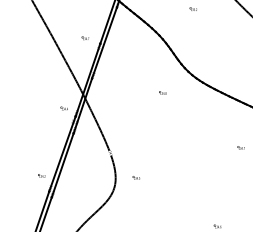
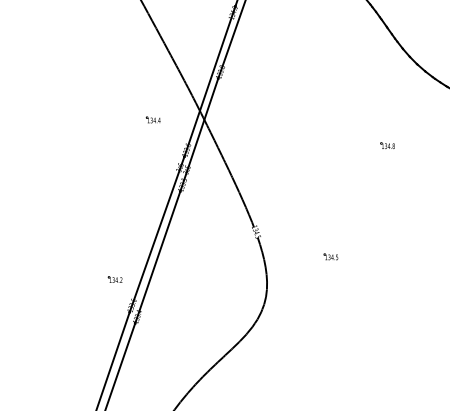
part: (162, 92) -> (386, 144), moved
part: (63, 108) -> (151, 119), moved
part: (135, 177) -> (328, 255), moved

